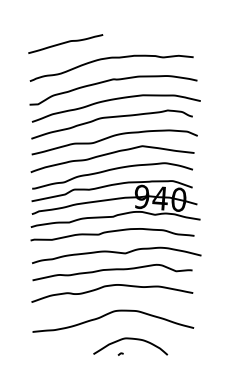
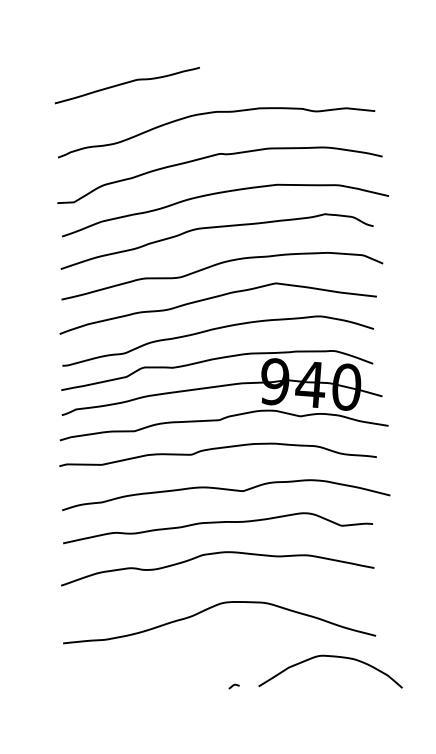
curve: (130, 339) -> (330, 657), moved

